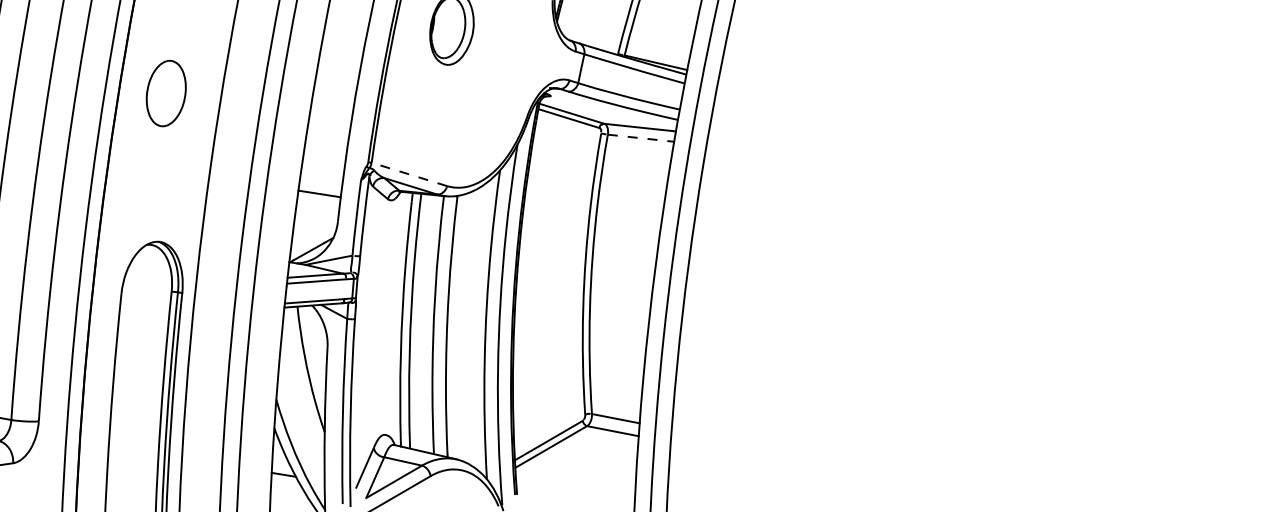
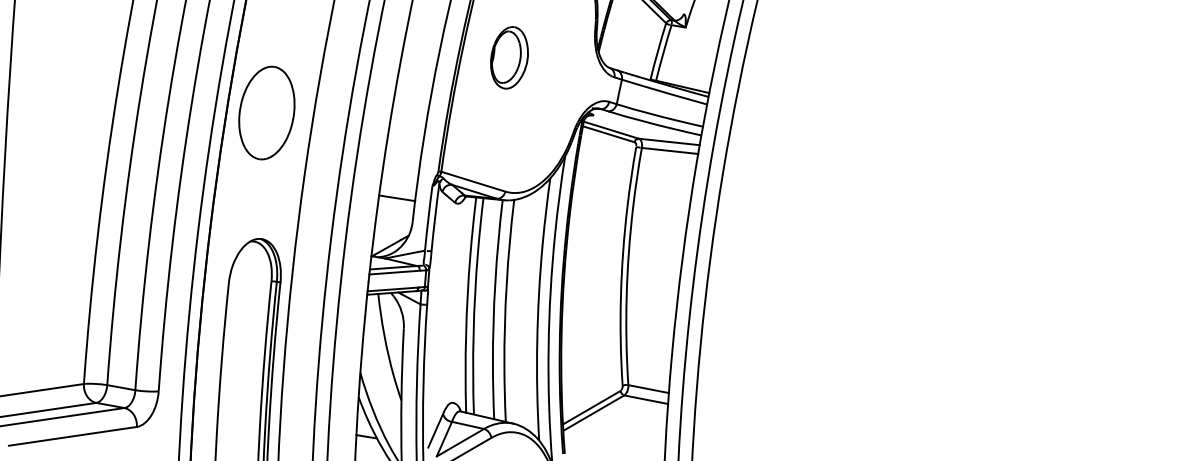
part: (165, 92) -> (266, 112), size x1.67
line: (641, 138) -> (670, 151), dashed -> solid
line: (409, 174) -> (473, 181), dashed -> solid

